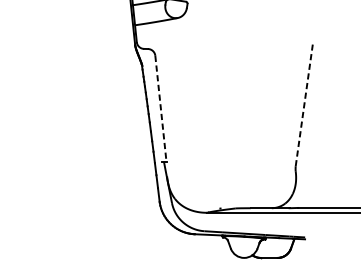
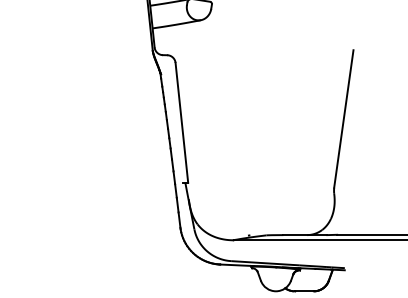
line: (303, 105) -> (343, 118), dashed -> solid
line: (160, 109) -> (181, 123), dashed -> solid

